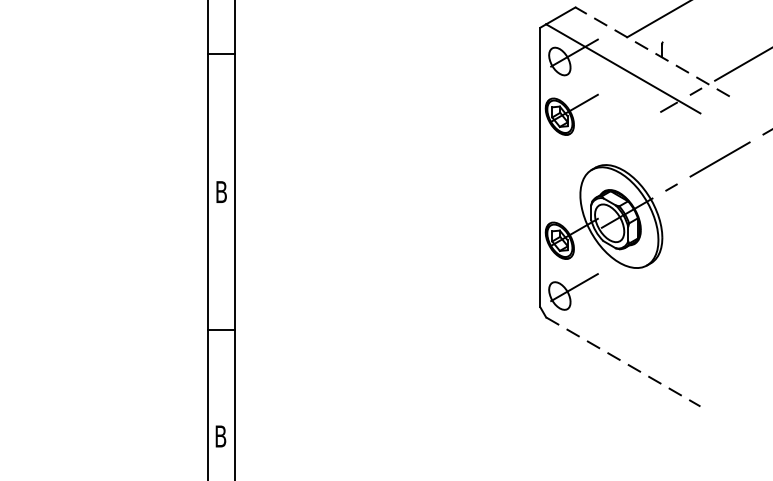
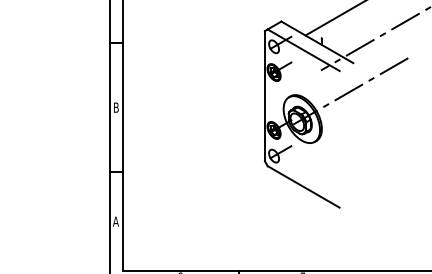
line: (652, 52) -> (317, 42), dashed -> solid
line: (622, 361) -> (303, 186), dashed -> solid
text: (219, 436) -> (115, 221), B -> A

